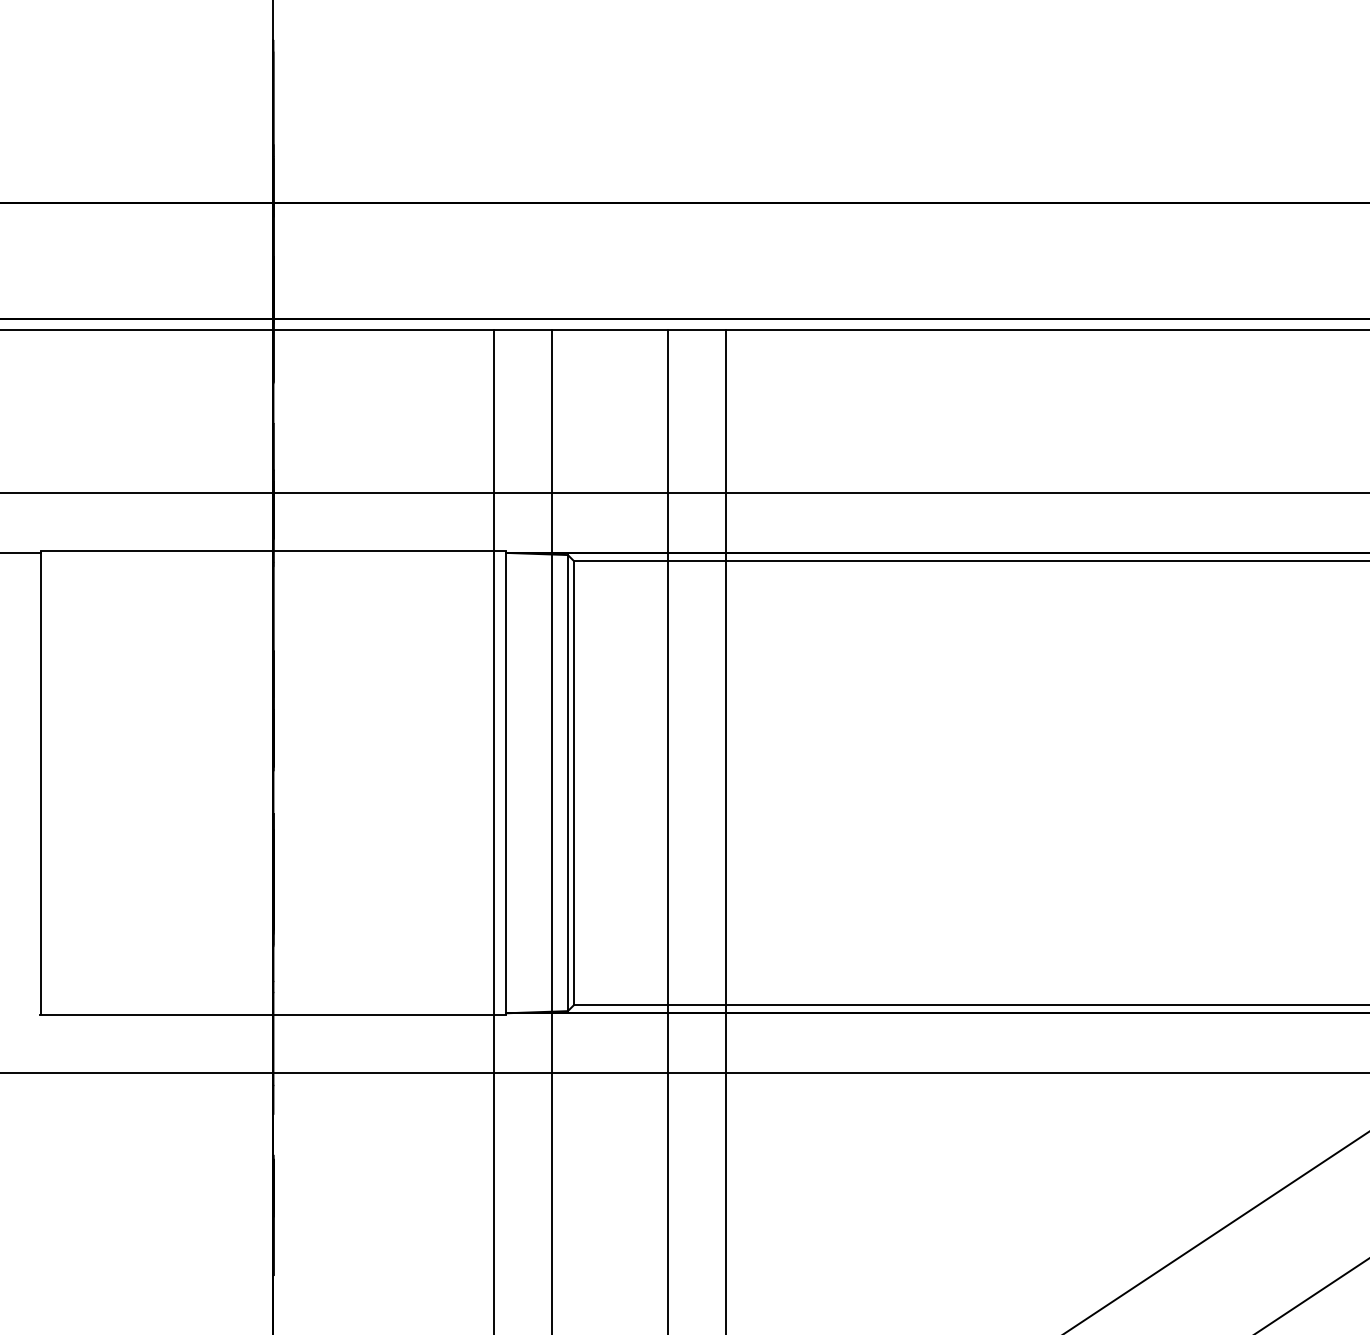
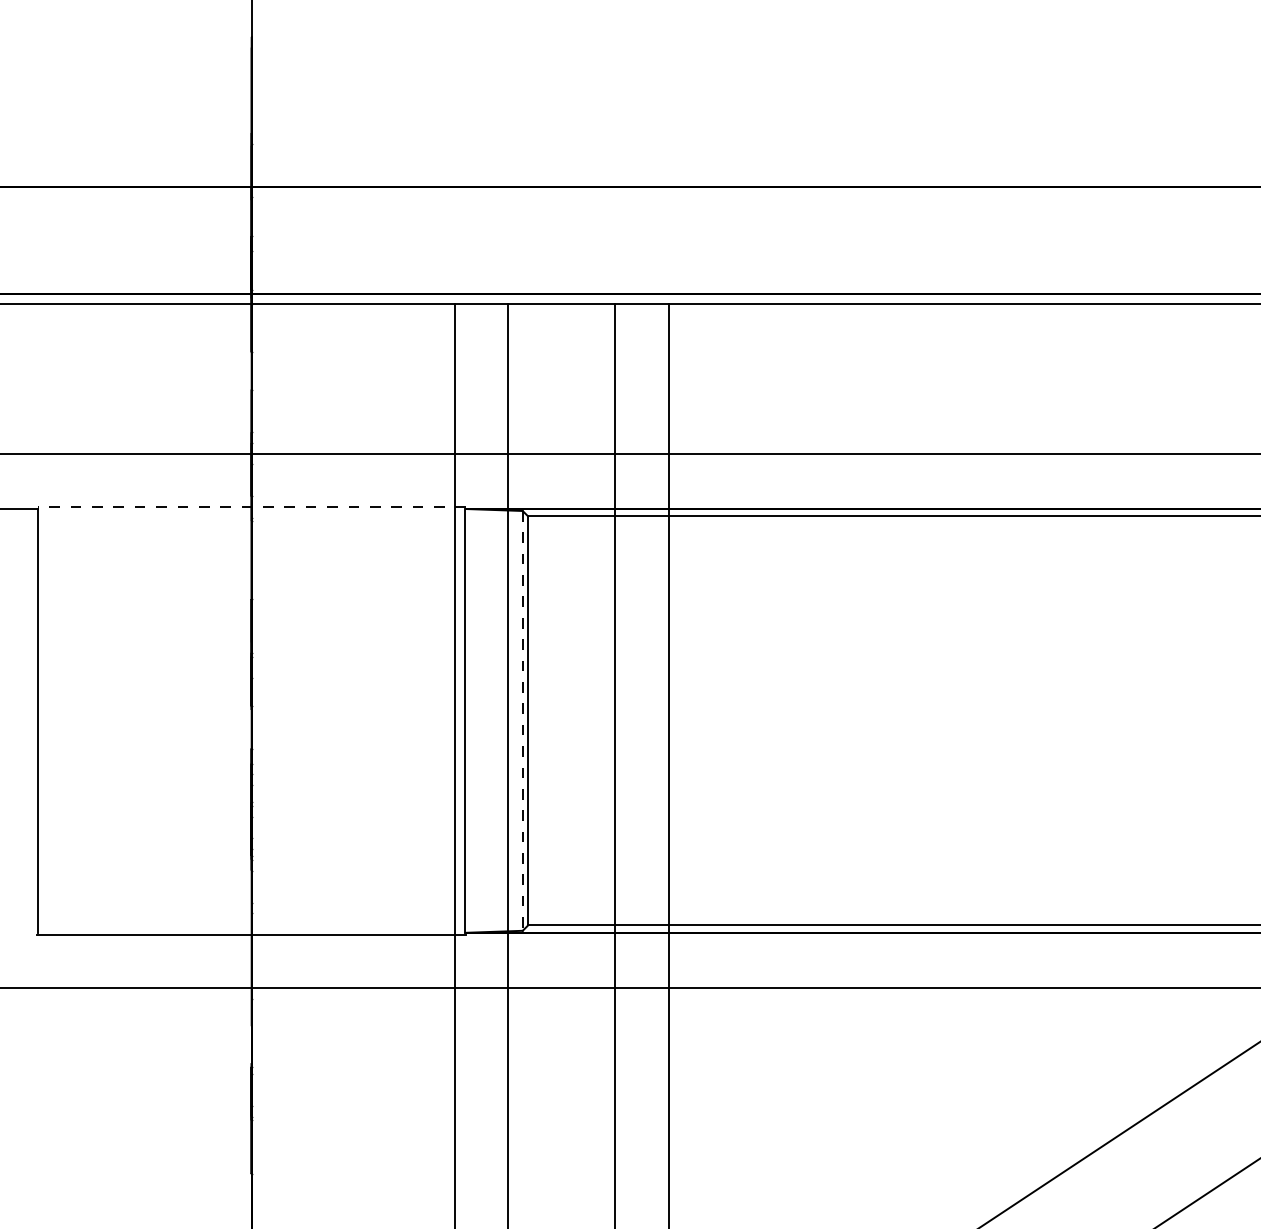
line: (273, 550) -> (251, 506), solid -> dashed
line: (567, 783) -> (522, 721), solid -> dashed

